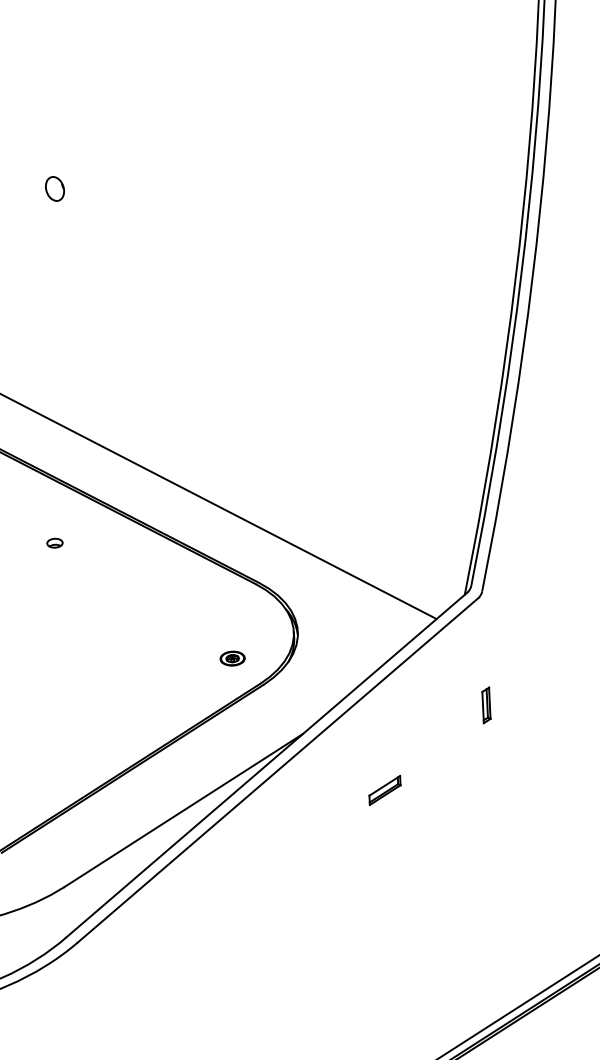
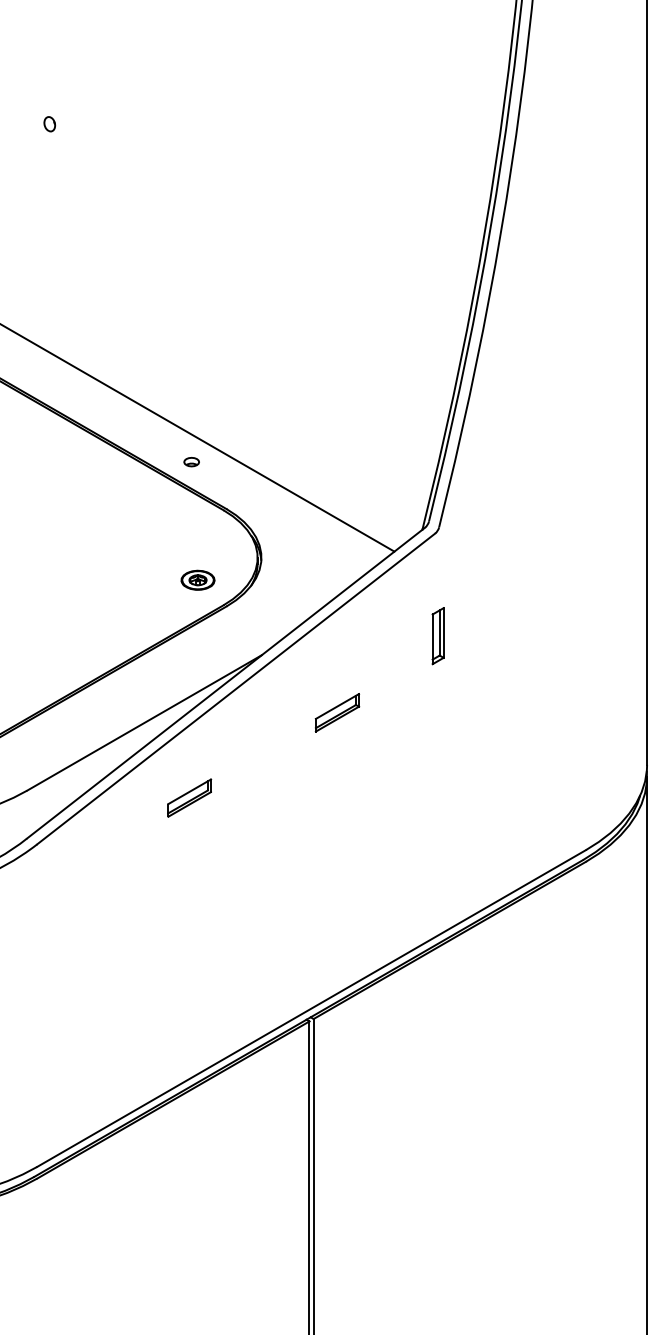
part: (54, 189) -> (49, 124), size x0.62
part: (54, 543) -> (191, 462), moved
part: (232, 657) -> (197, 579), size x1.43
part: (485, 705) -> (437, 636), size x1.67
part: (385, 790) -> (337, 712), size x1.43
part: (234, 886) -> (189, 797), added

